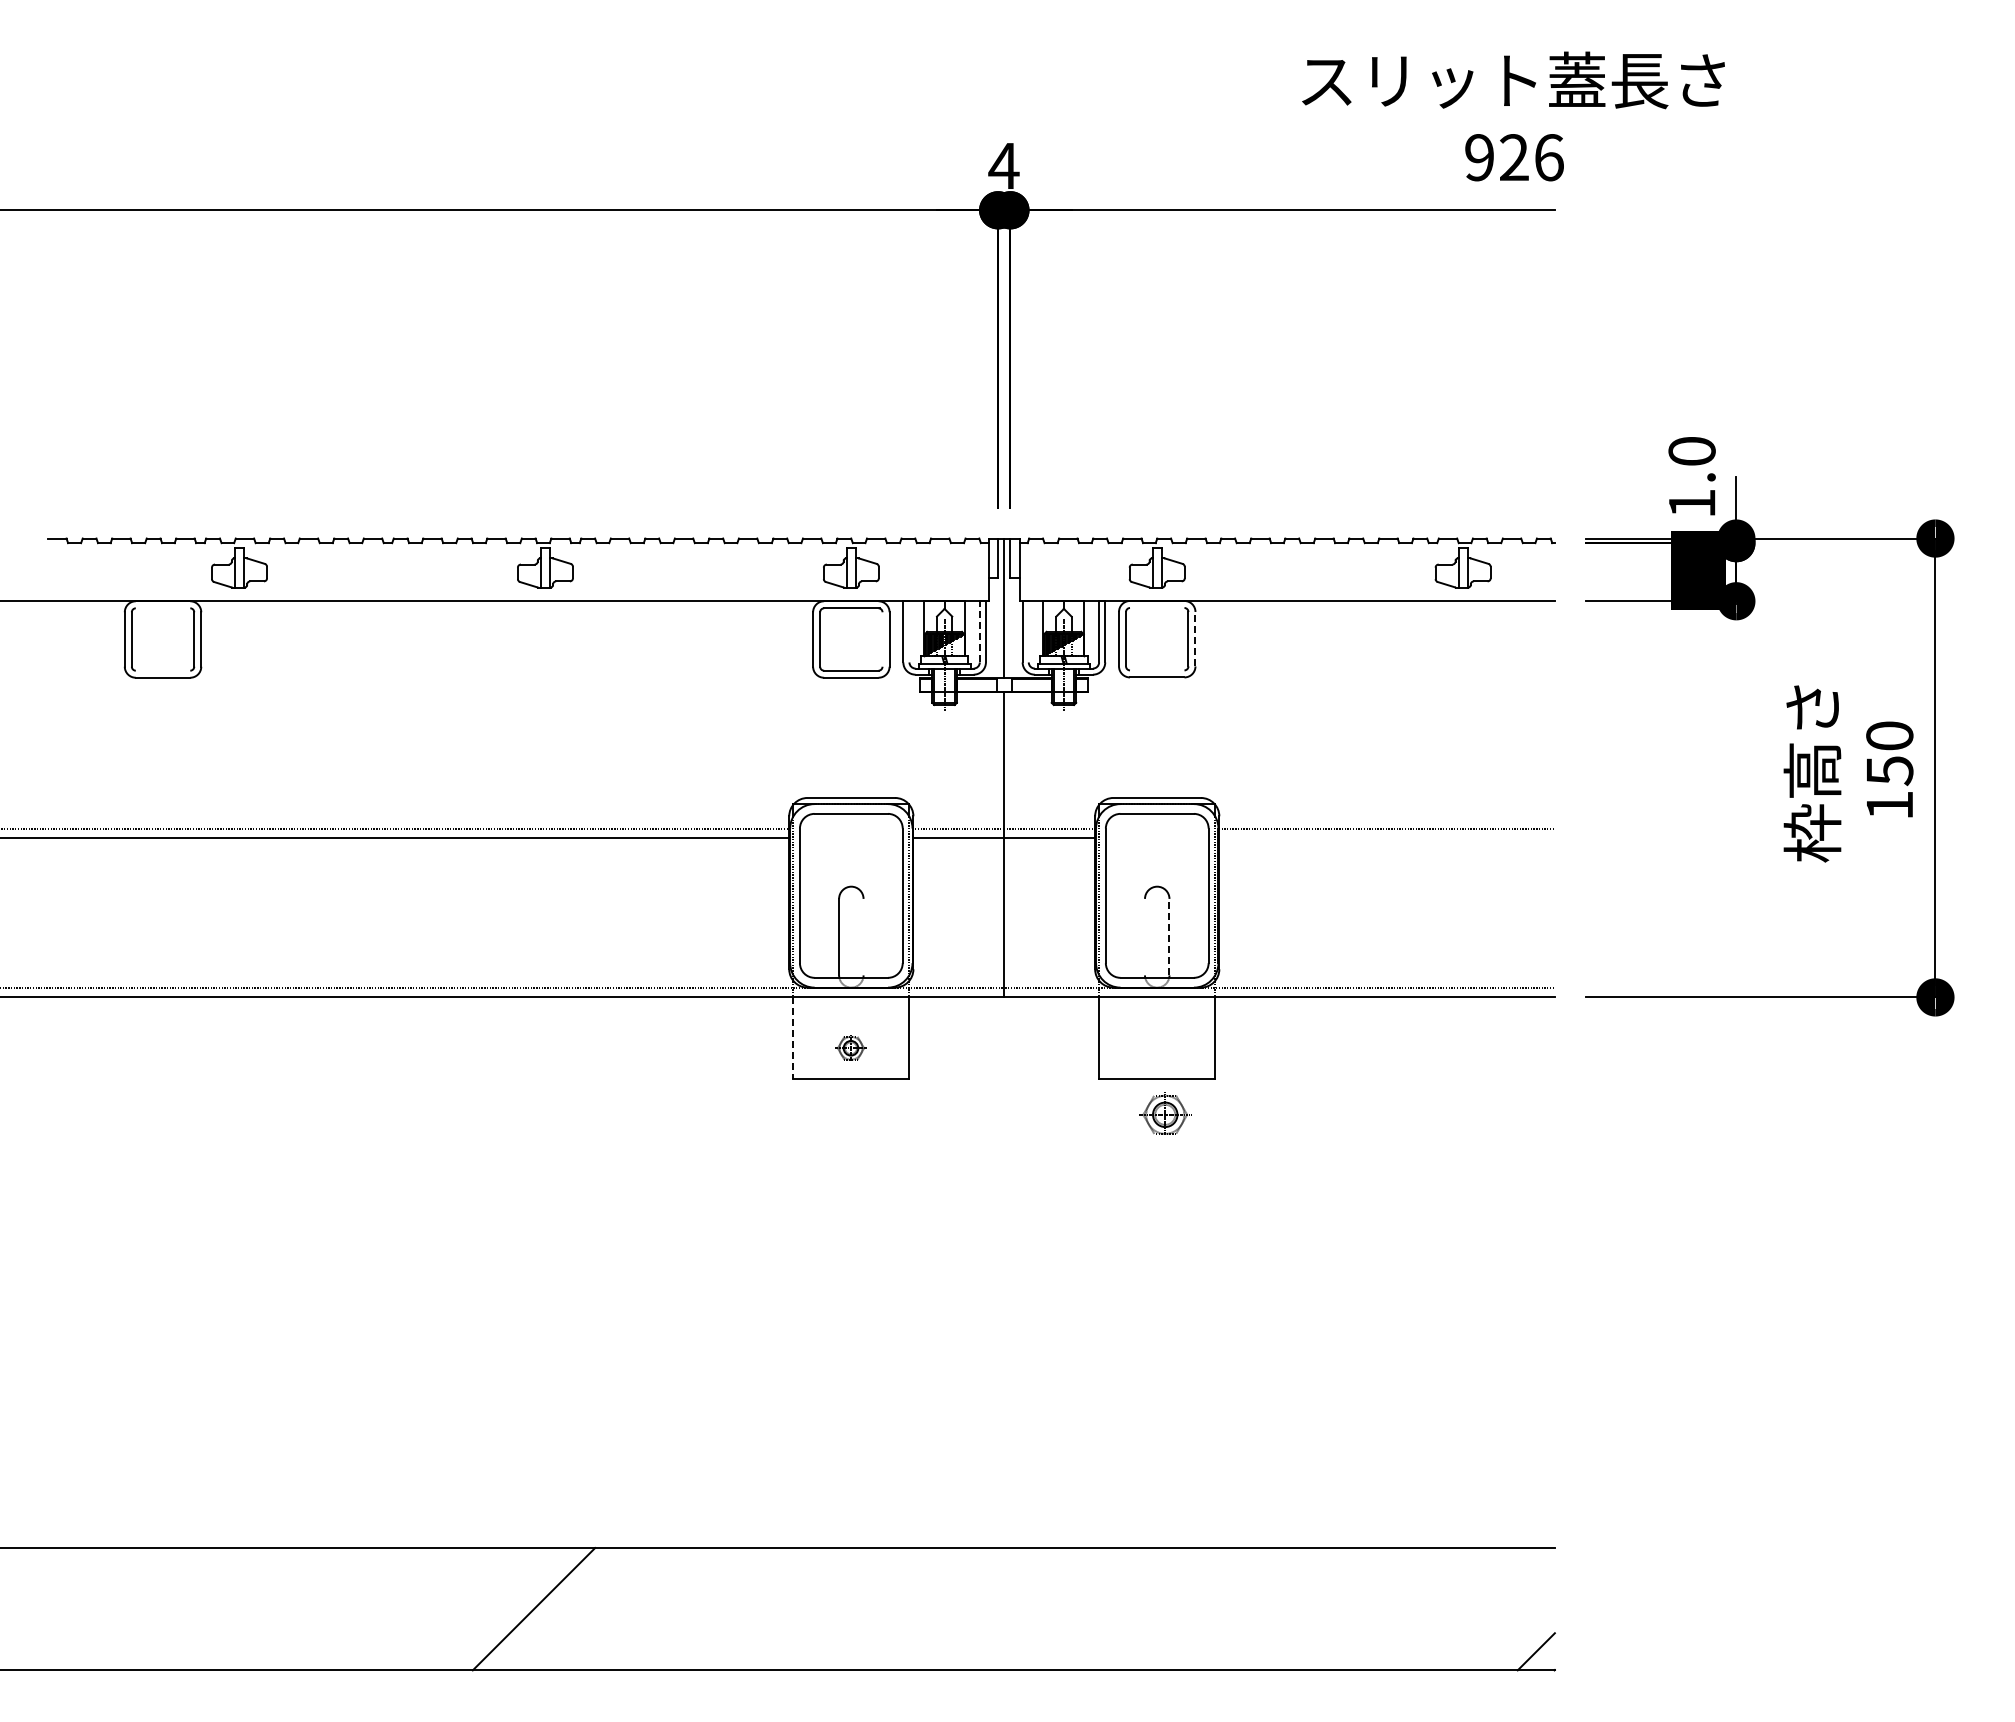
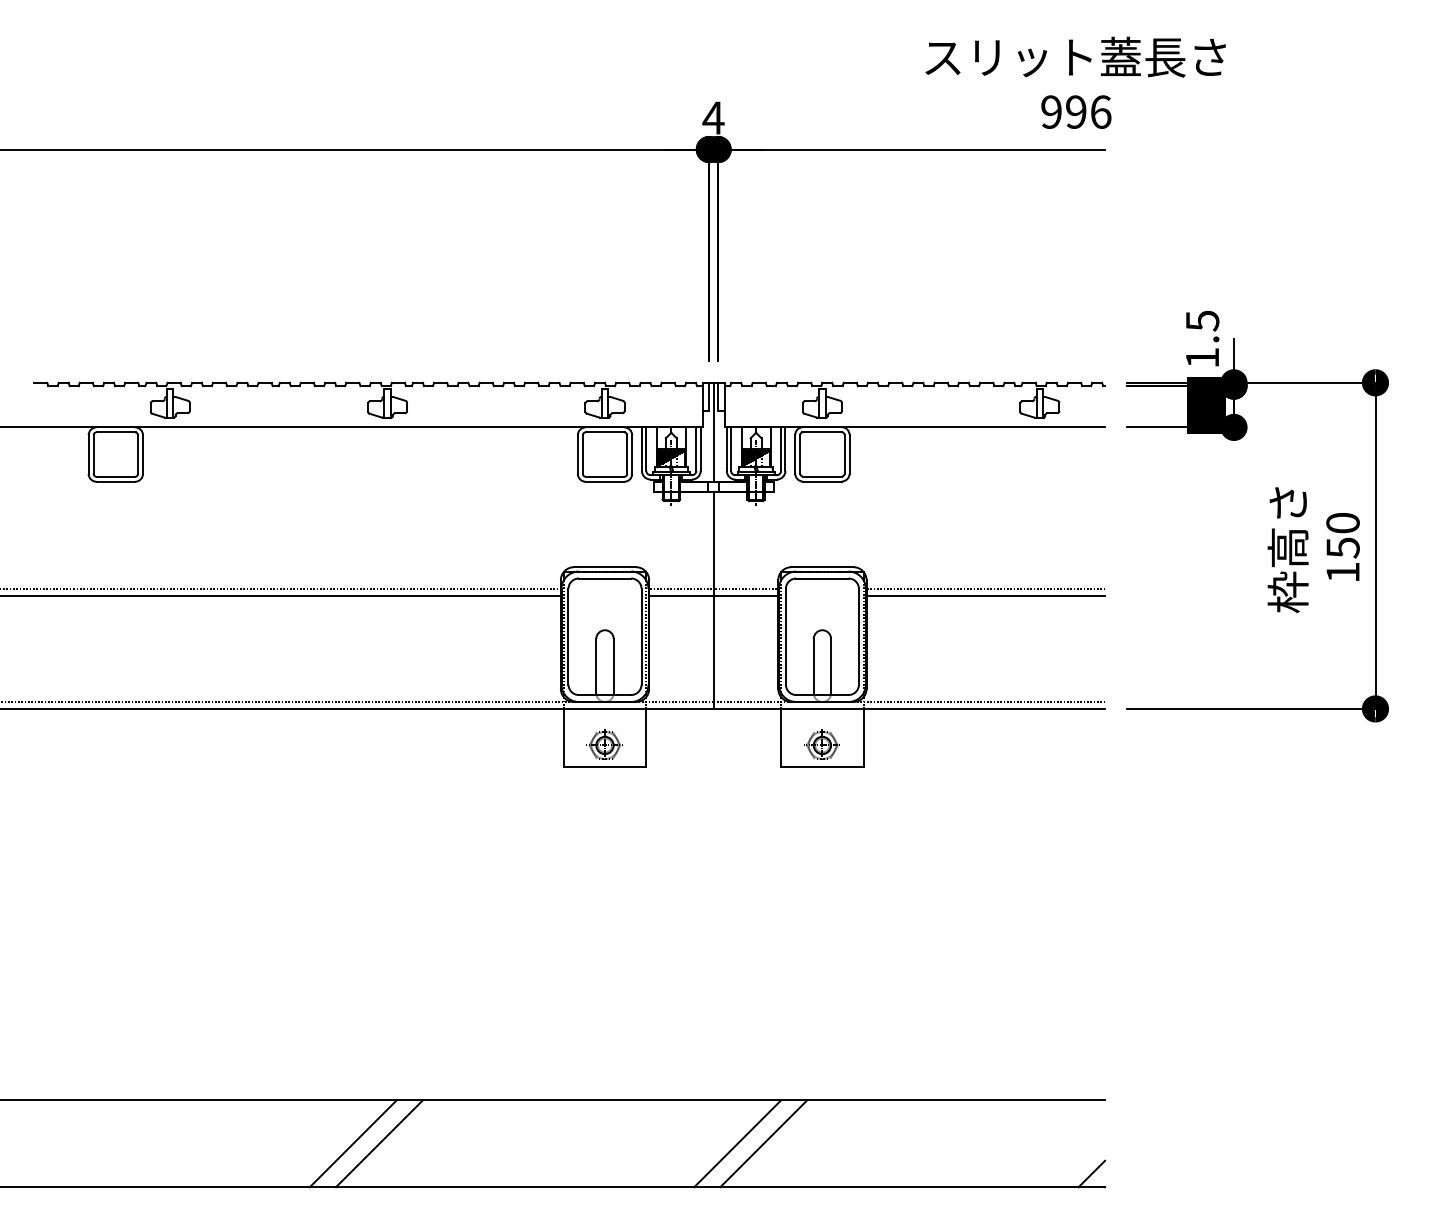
text: (1514, 157) -> (1076, 112), 926 -> 996
text: (1691, 451) -> (1202, 320), 1.0 -> 1.5
line: (163, 608) -> (116, 432), added
line: (1156, 608) -> (821, 432), added
line: (909, 631) -> (646, 448), added
line: (979, 631) -> (696, 448), dashed -> solid
line: (1028, 631) -> (730, 448), added
line: (1195, 638) -> (849, 453), dashed -> solid
line: (882, 639) -> (627, 454), added
line: (162, 670) -> (115, 476), added
line: (1157, 670) -> (822, 476), added
line: (1386, 838) -> (985, 596), added
line: (863, 936) -> (613, 665), added
line: (1145, 936) -> (814, 665), added
line: (1169, 936) -> (831, 665), dashed -> solid
line: (793, 1038) -> (563, 738), dashed -> solid
part: (850, 1047) -> (604, 744), size x1.67
part: (1165, 1113) -> (822, 744), moved
line: (497, 1609) -> (353, 1143), added
line: (1037, 1609) -> (737, 1143), added
line: (1074, 1609) -> (763, 1143), added

